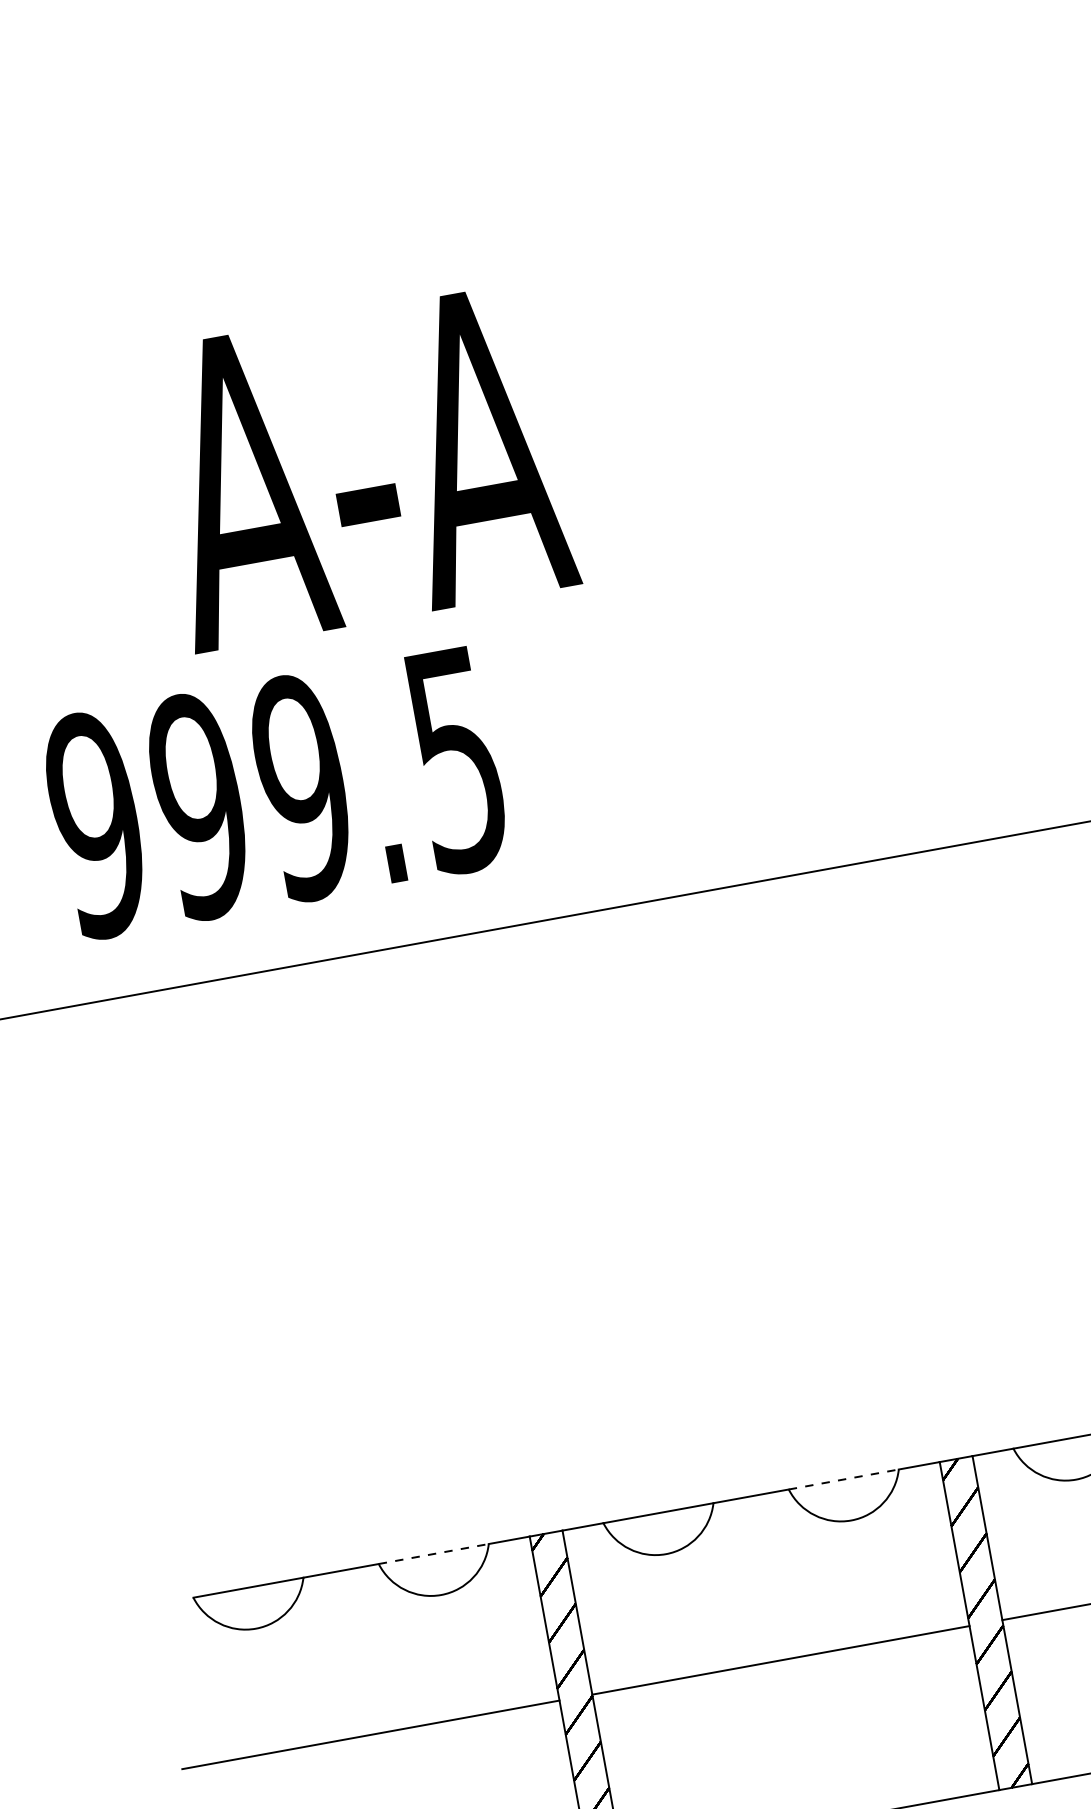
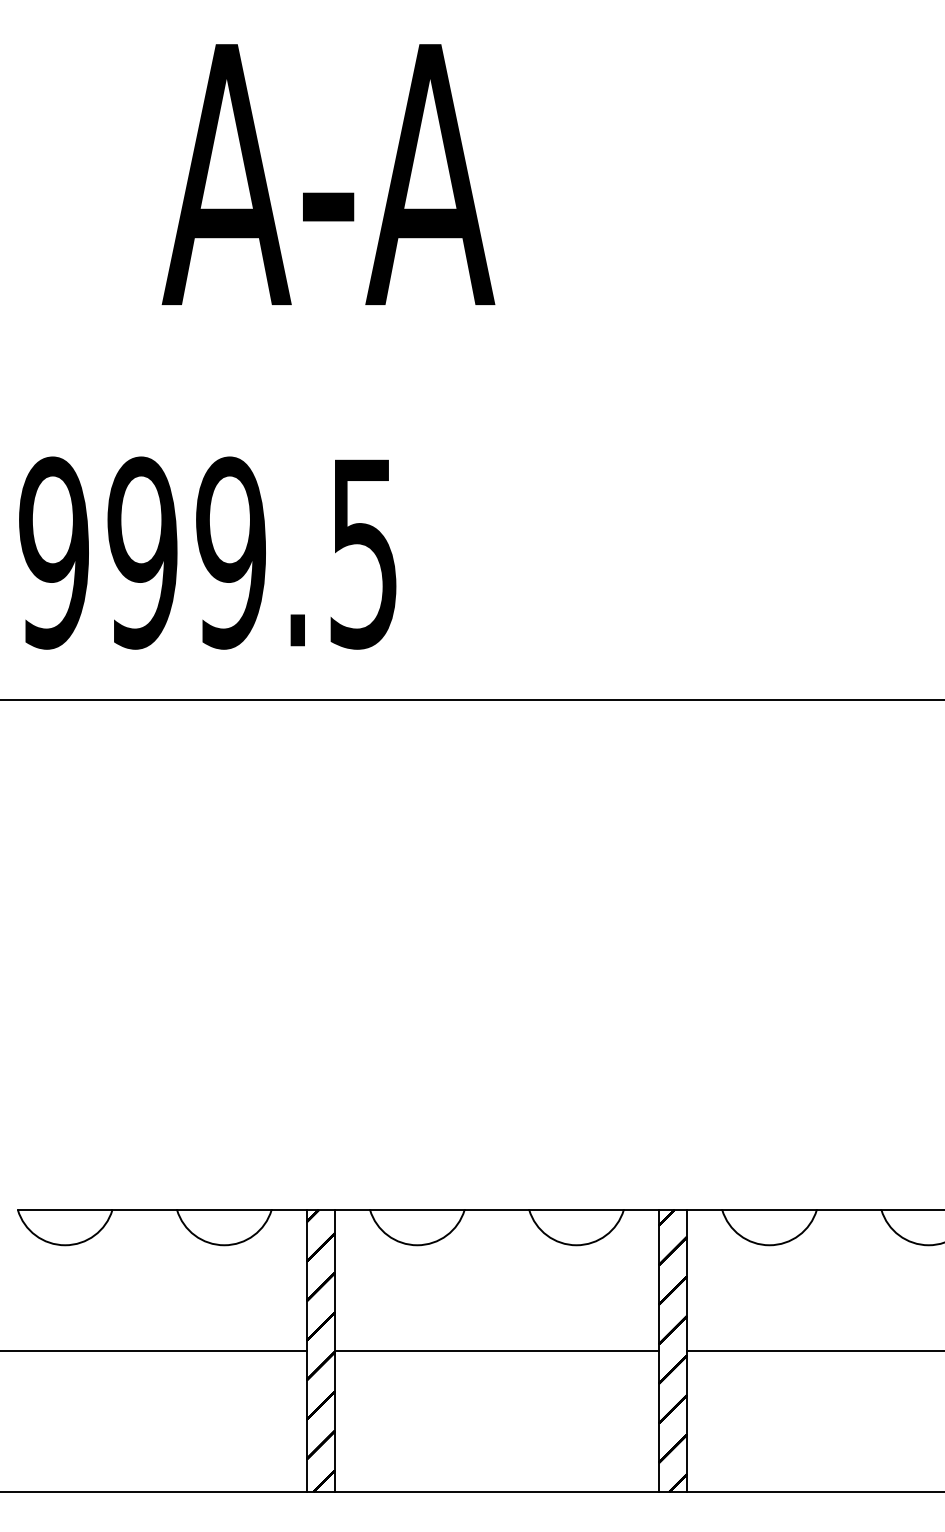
text: (361, 467) -> (328, 174), moved
line: (845, 1479) -> (577, 1210), dashed -> solid
line: (434, 1554) -> (224, 1210), dashed -> solid

